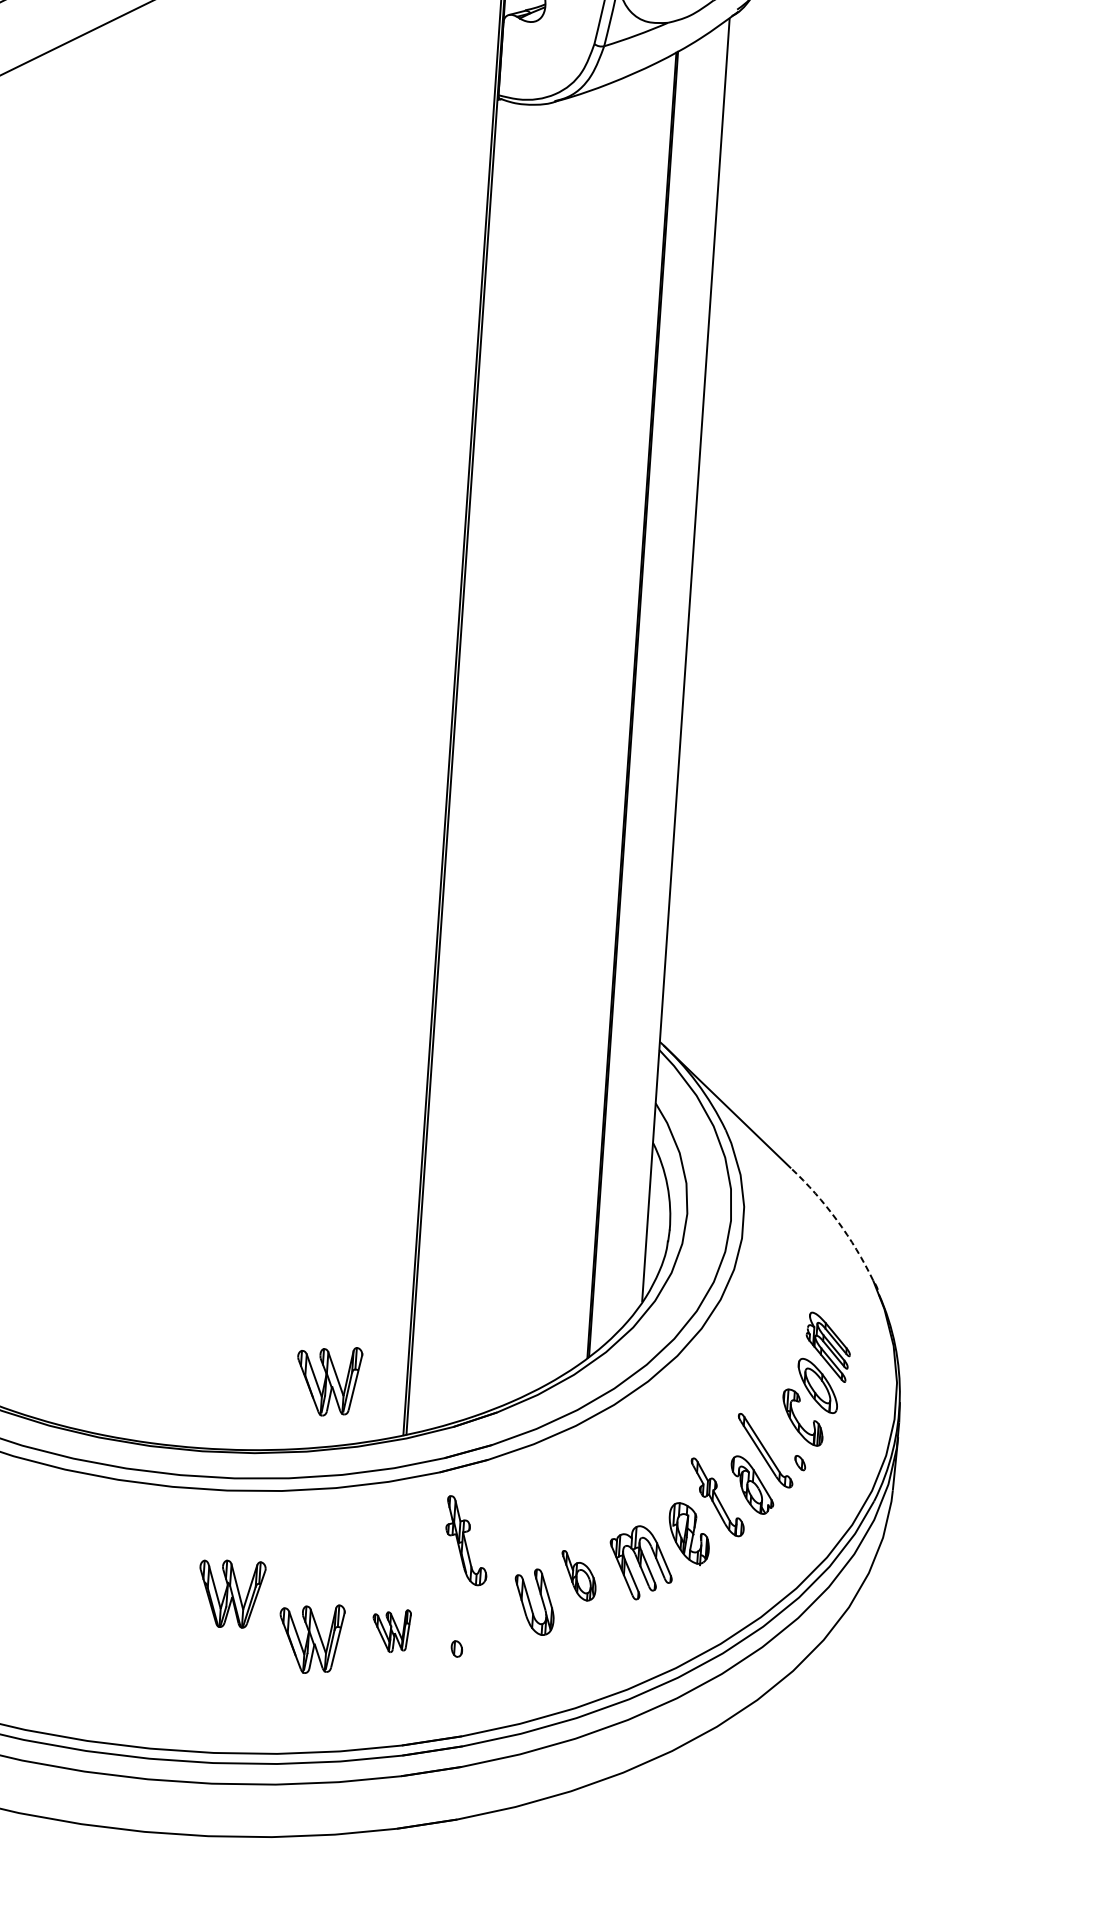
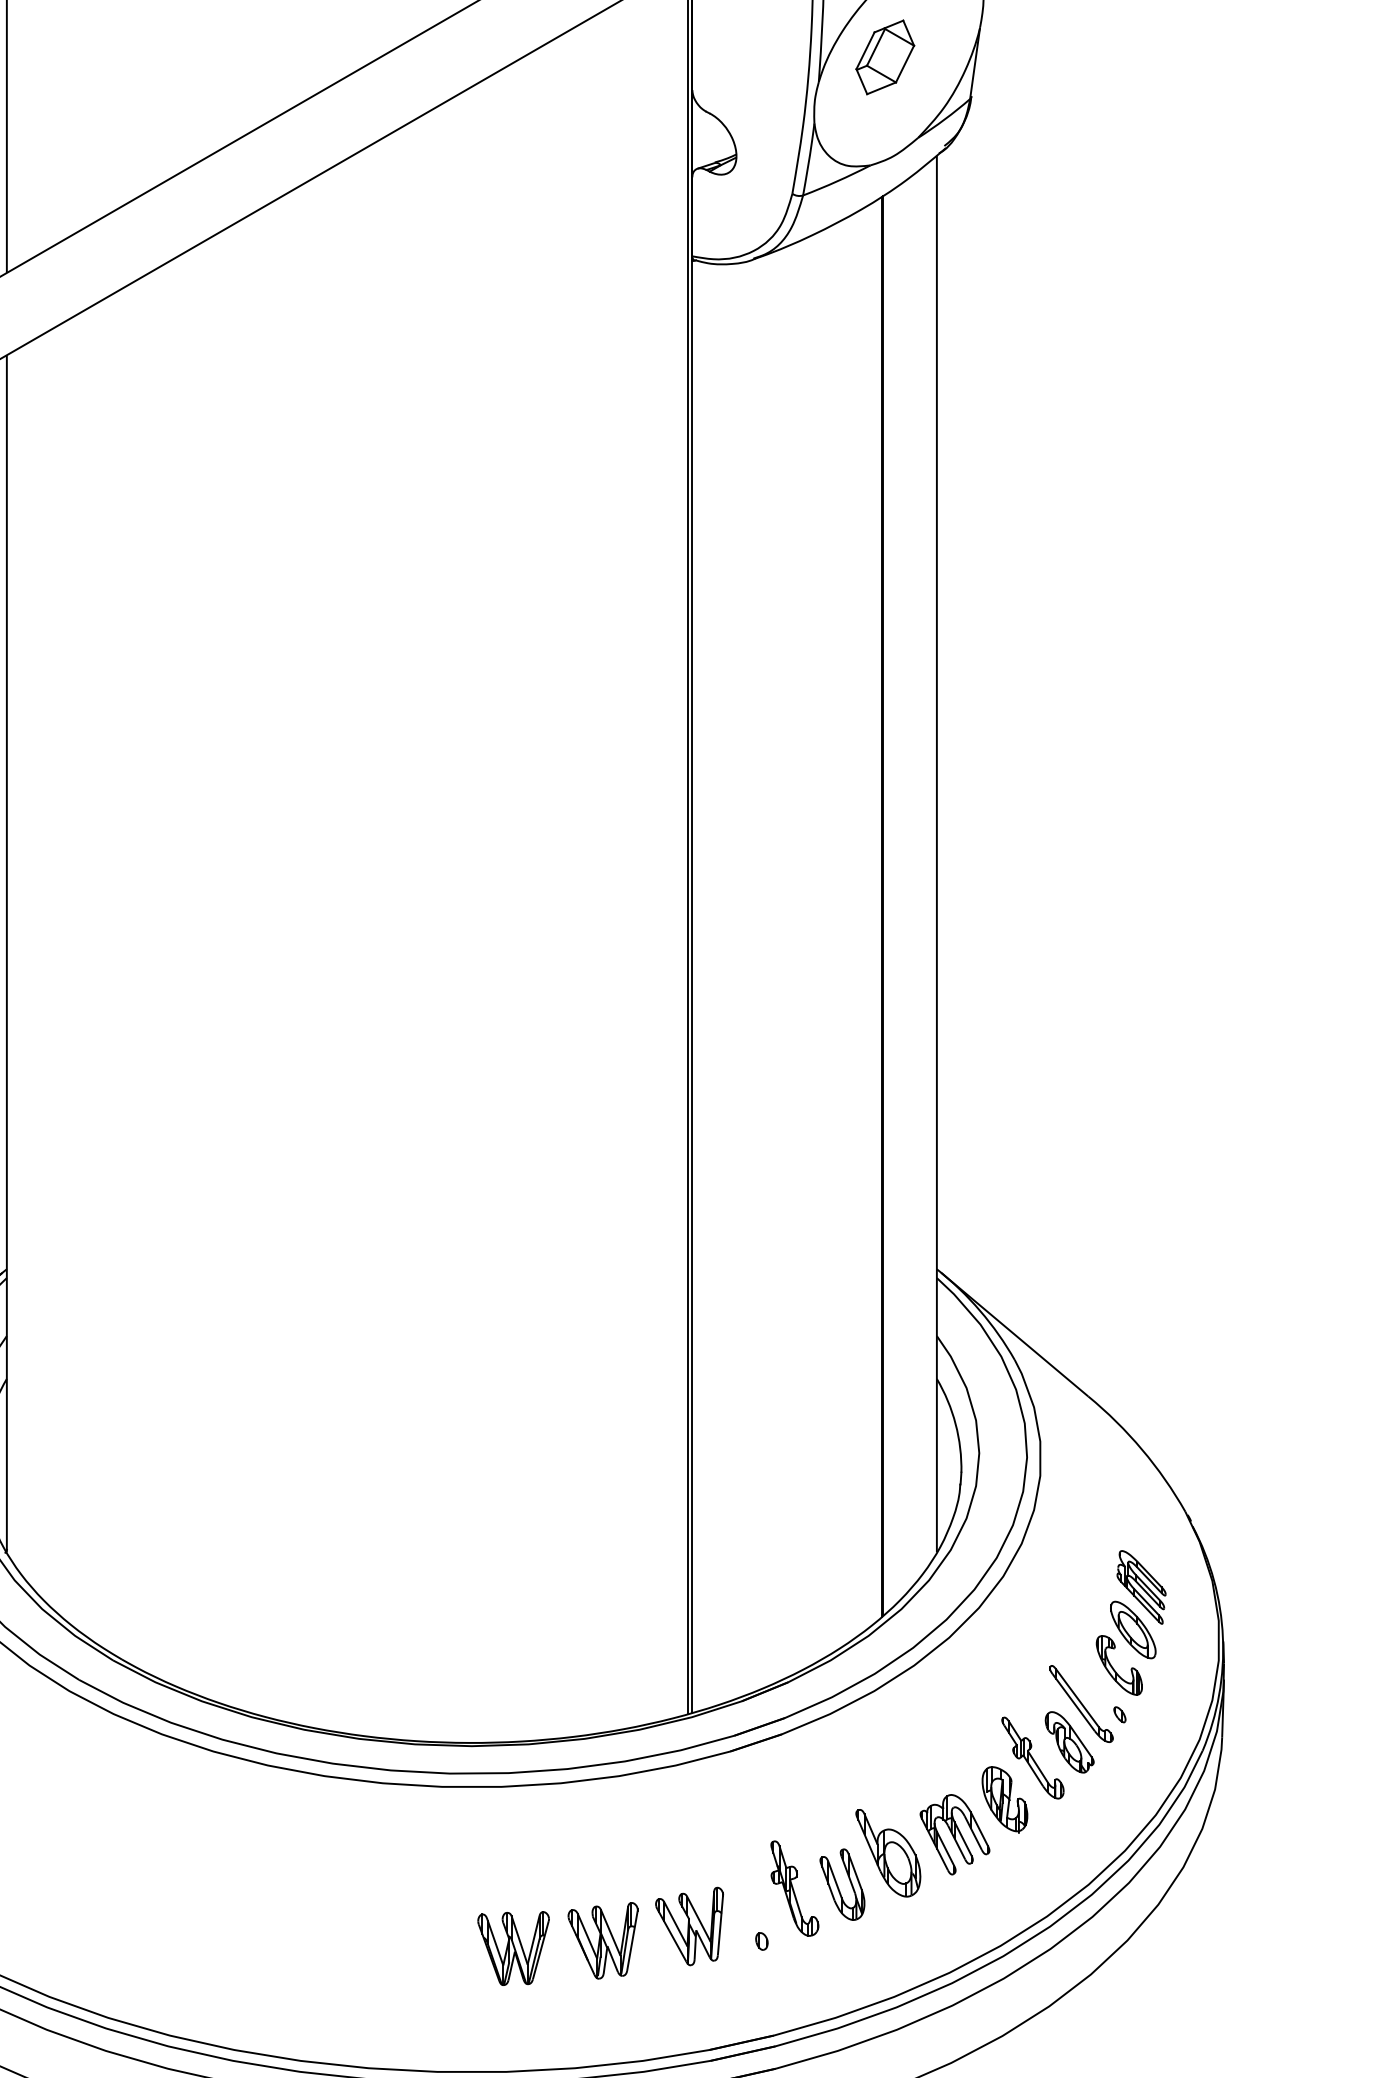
arc: (837, 1220) -> (1142, 1449), dashed -> solid
part: (327, 1380) -> (602, 1660), removed
part: (466, 1540) -> (794, 1888), moved
part: (578, 1576) -> (888, 1853), size x1.67
part: (231, 1593) -> (513, 1948), moved
part: (391, 1630) -> (689, 1926), size x1.67

